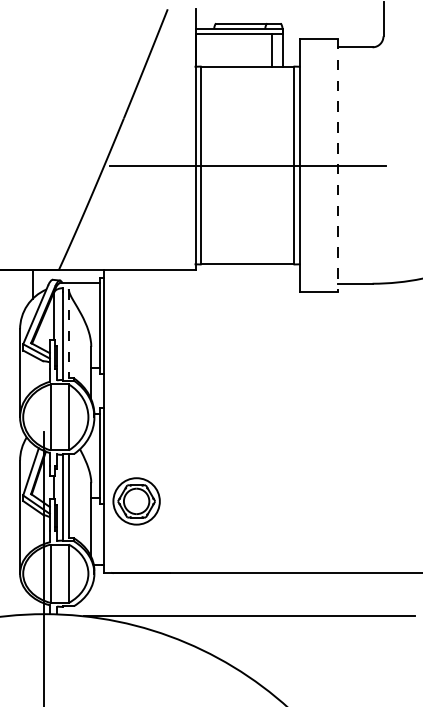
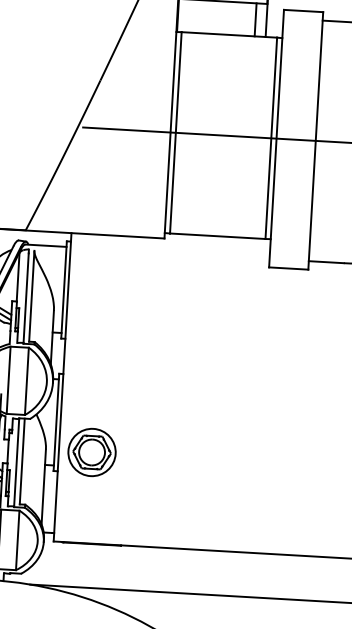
line: (338, 165) -> (316, 140), dashed -> solid
line: (68, 333) -> (31, 295), dashed -> solid
part: (136, 501) -> (91, 452), moved

